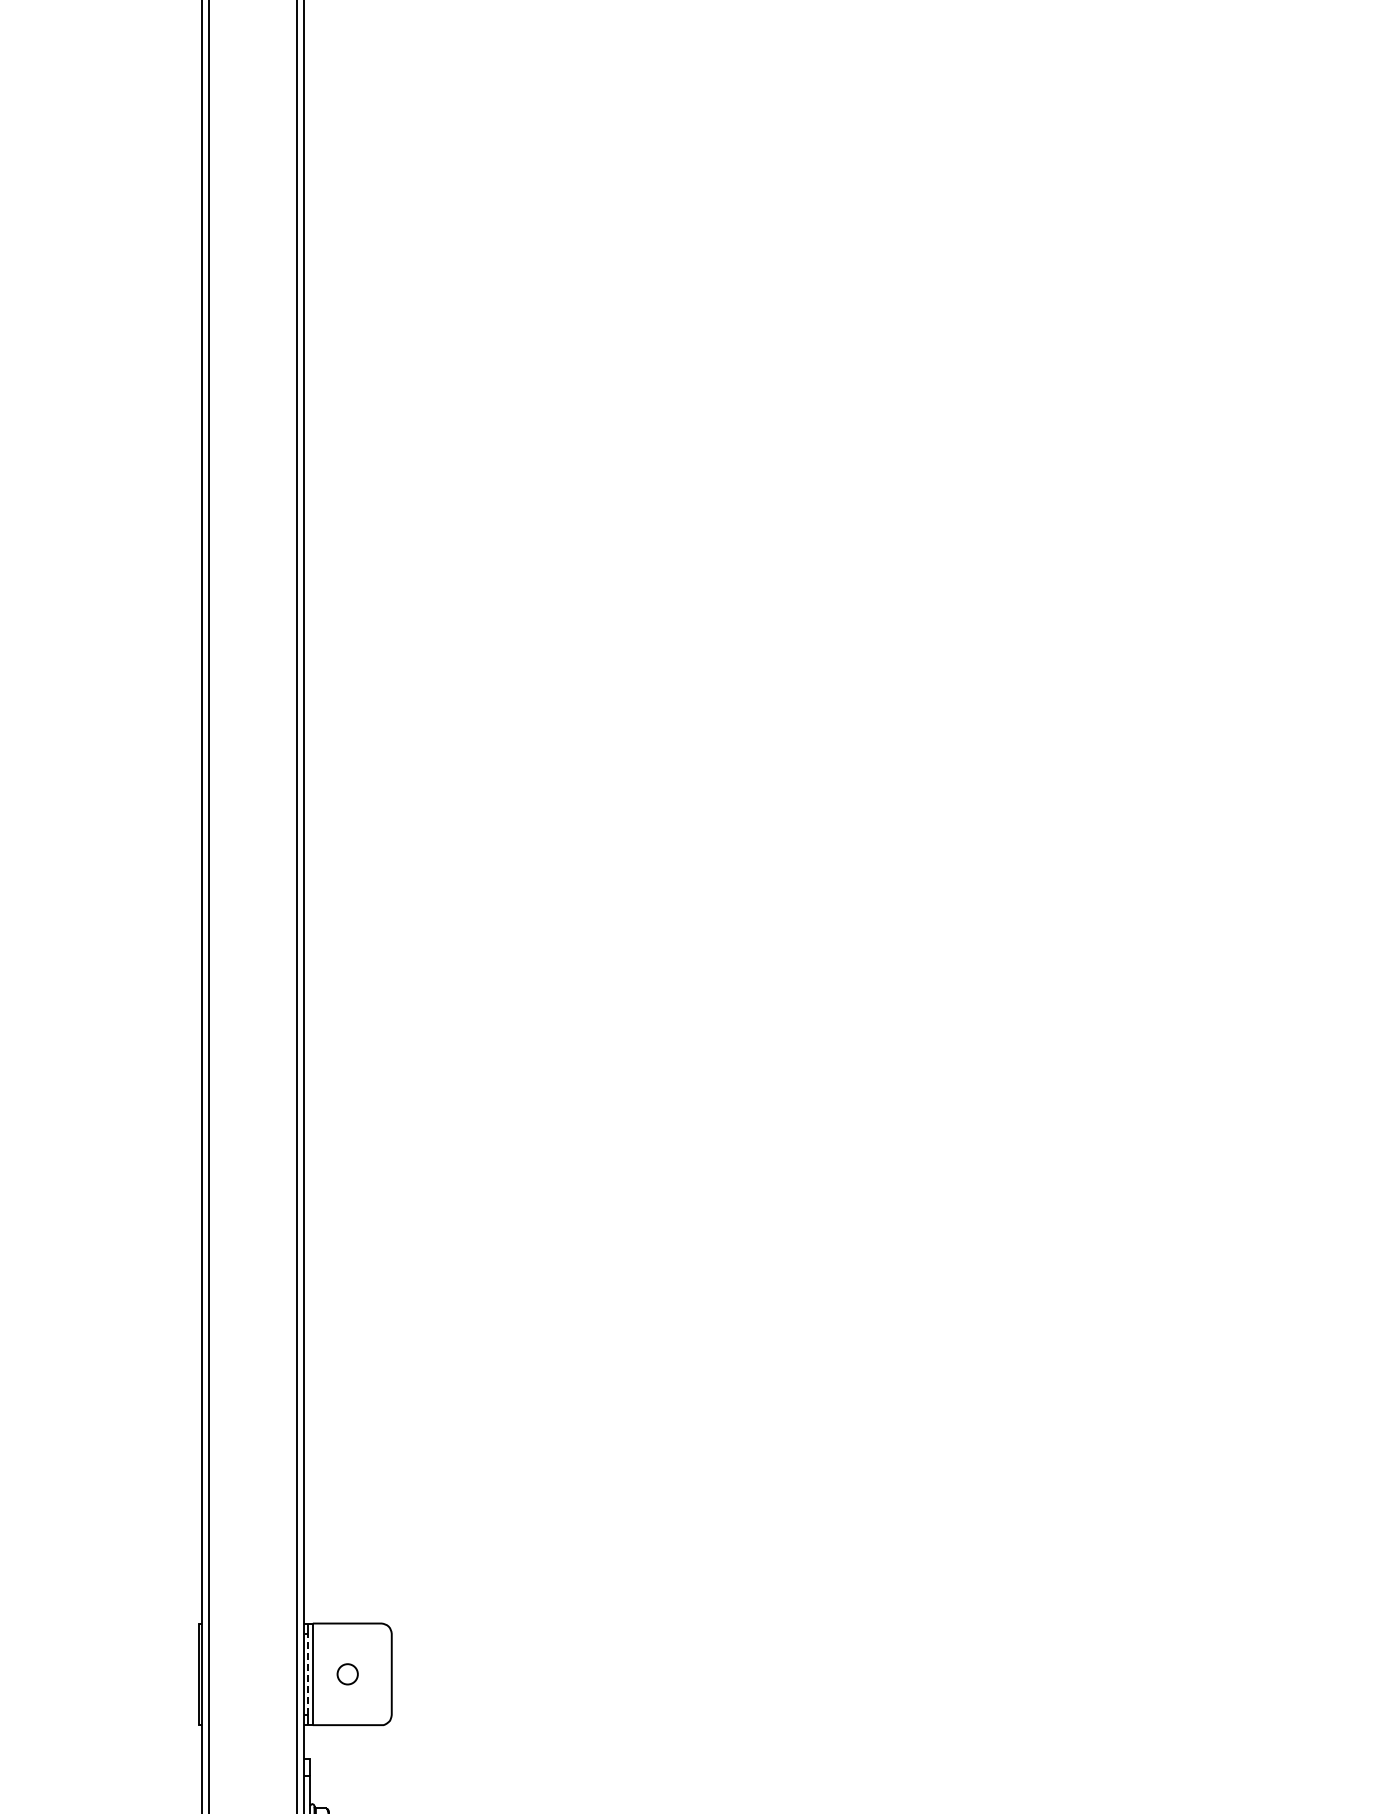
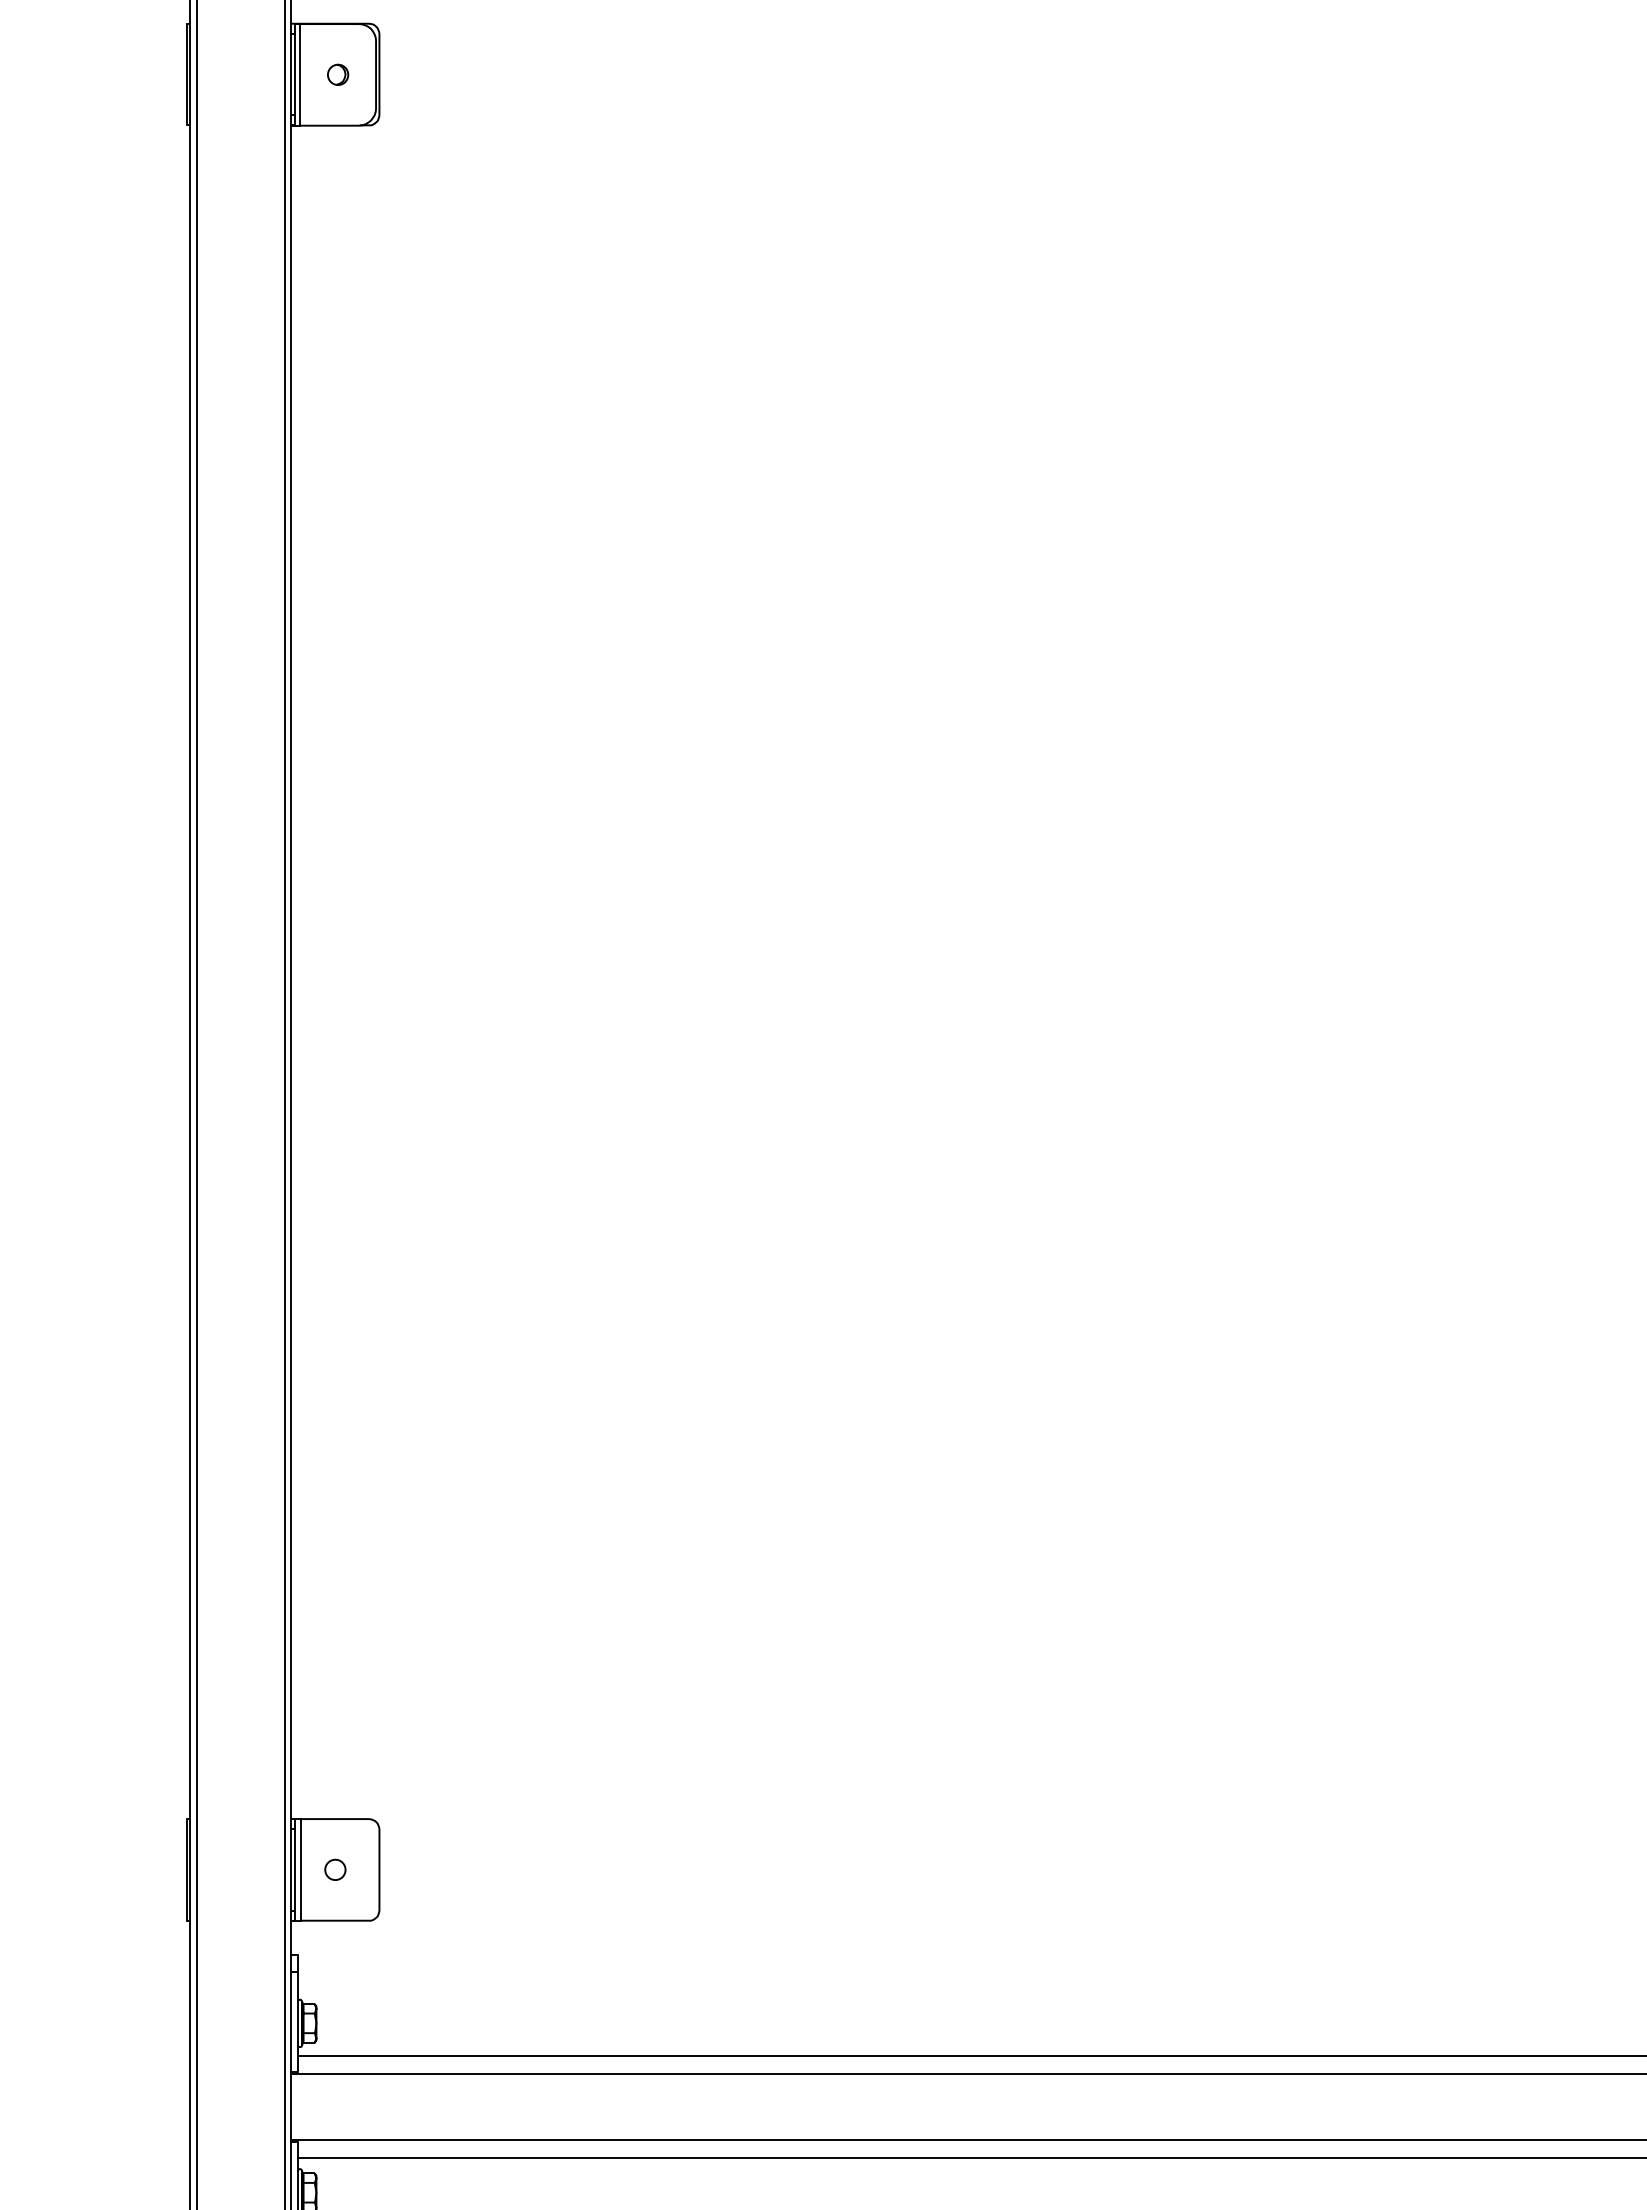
line: (307, 1670) -> (295, 1866), dashed -> solid

